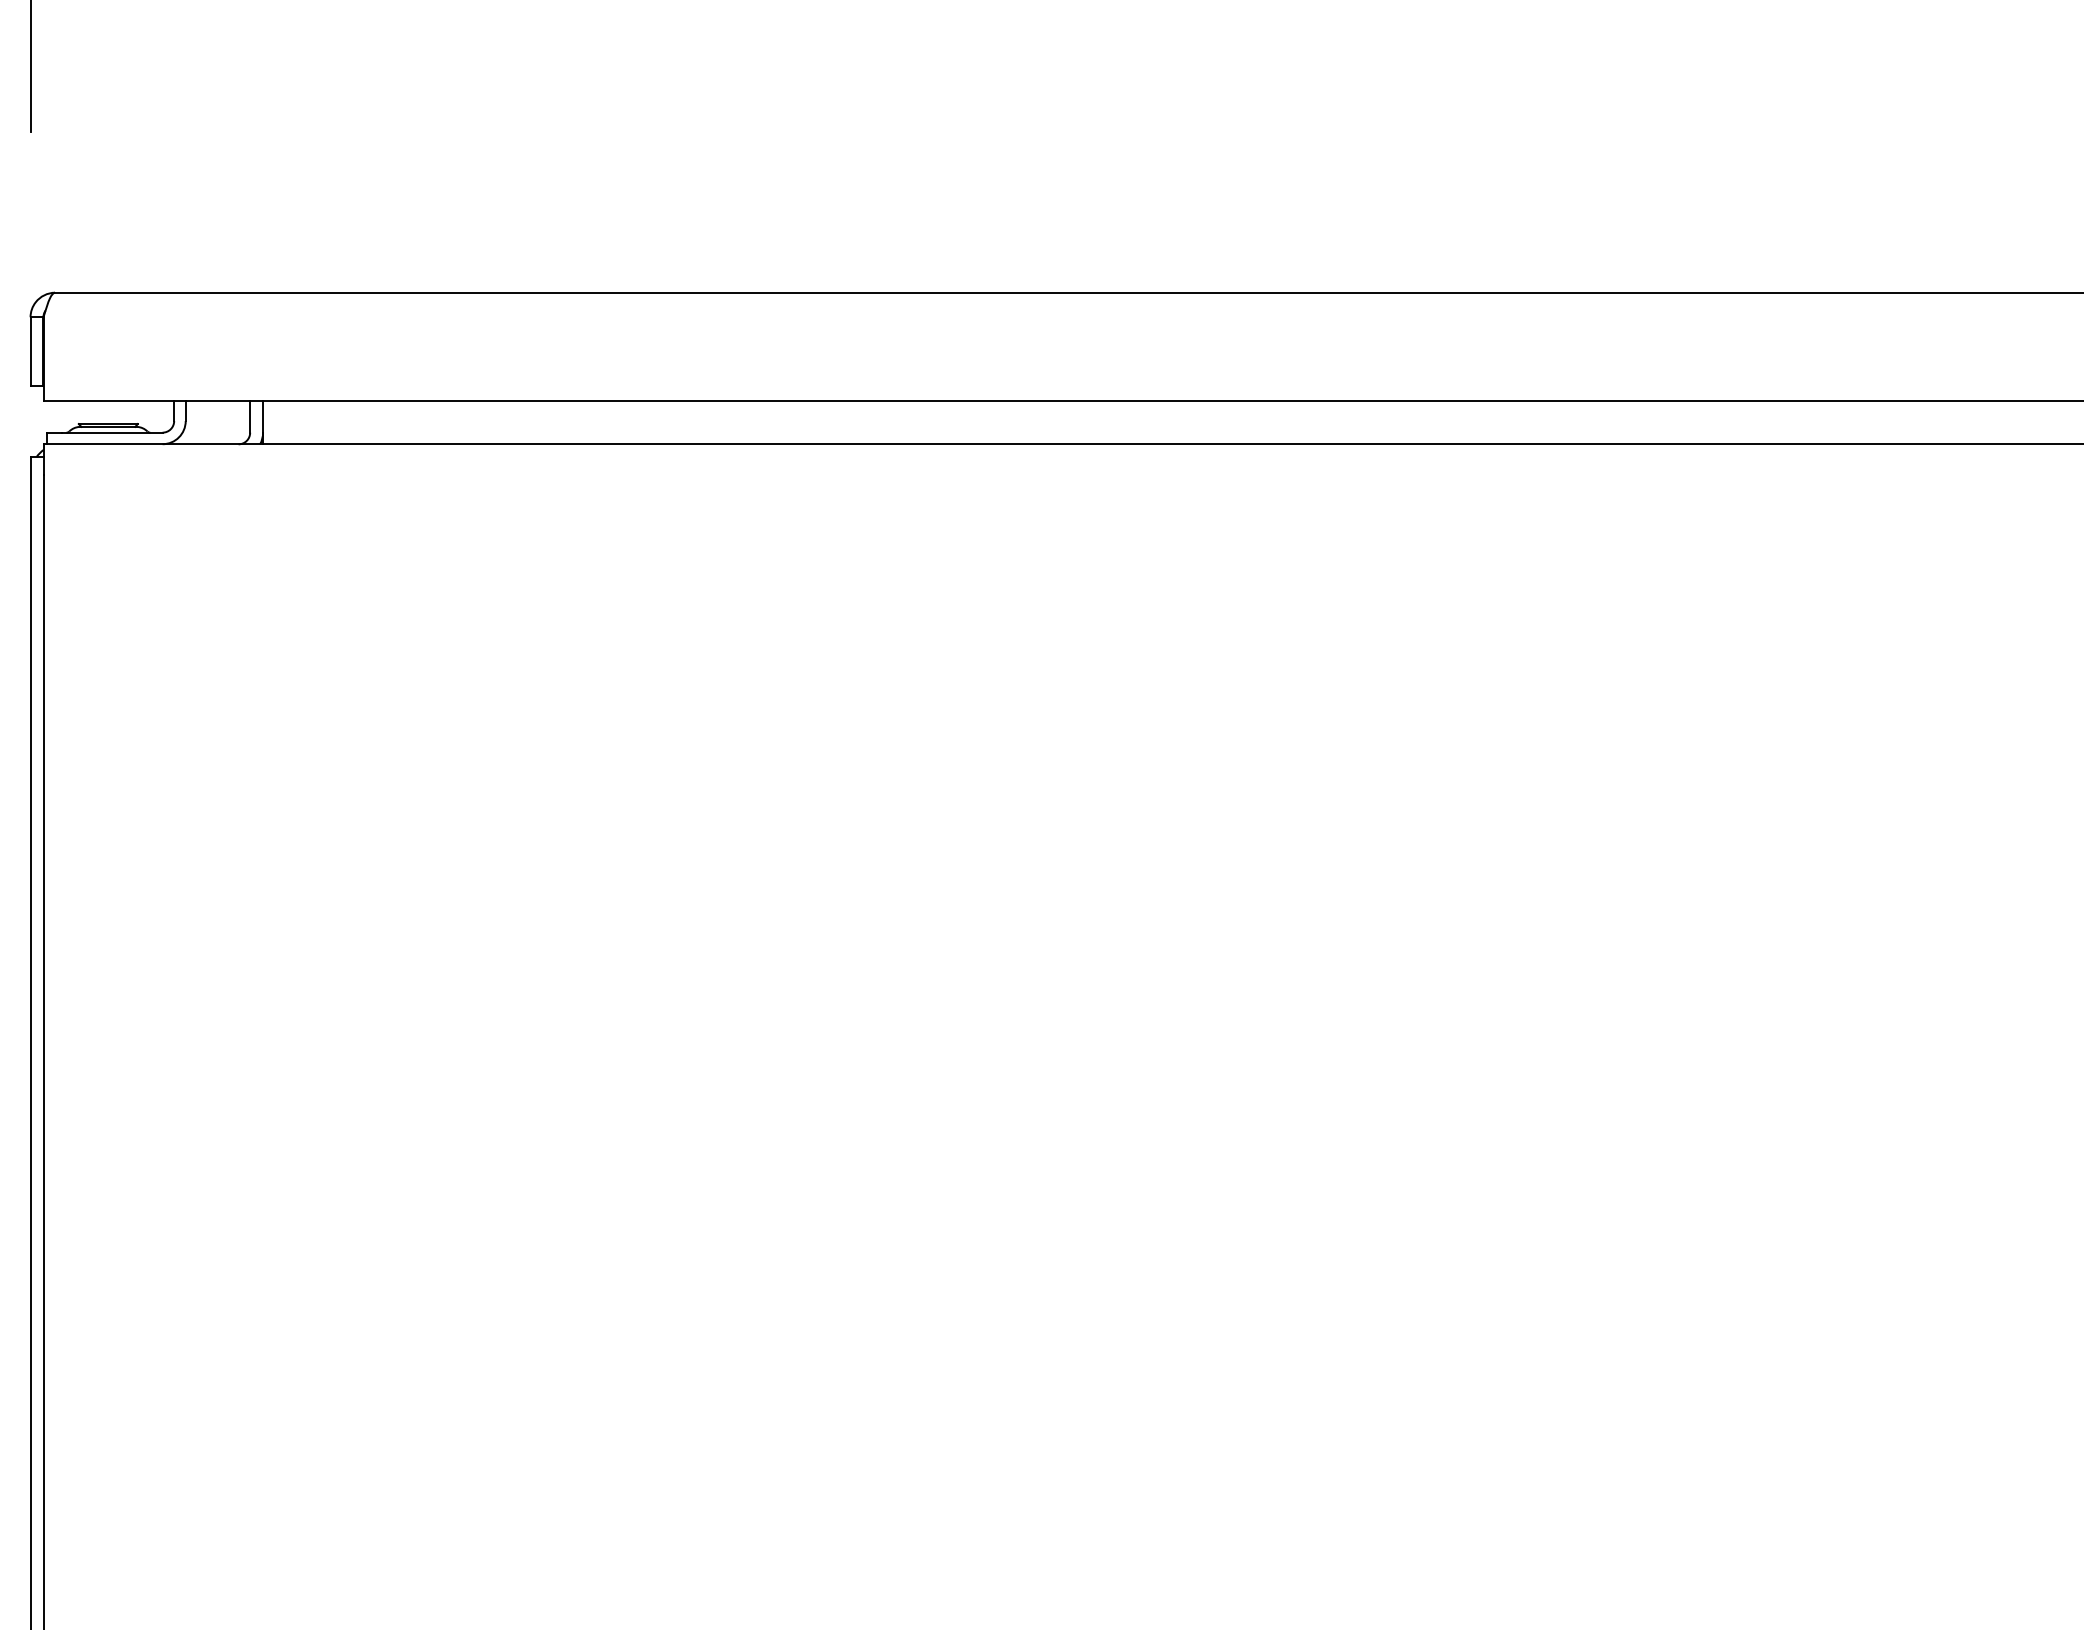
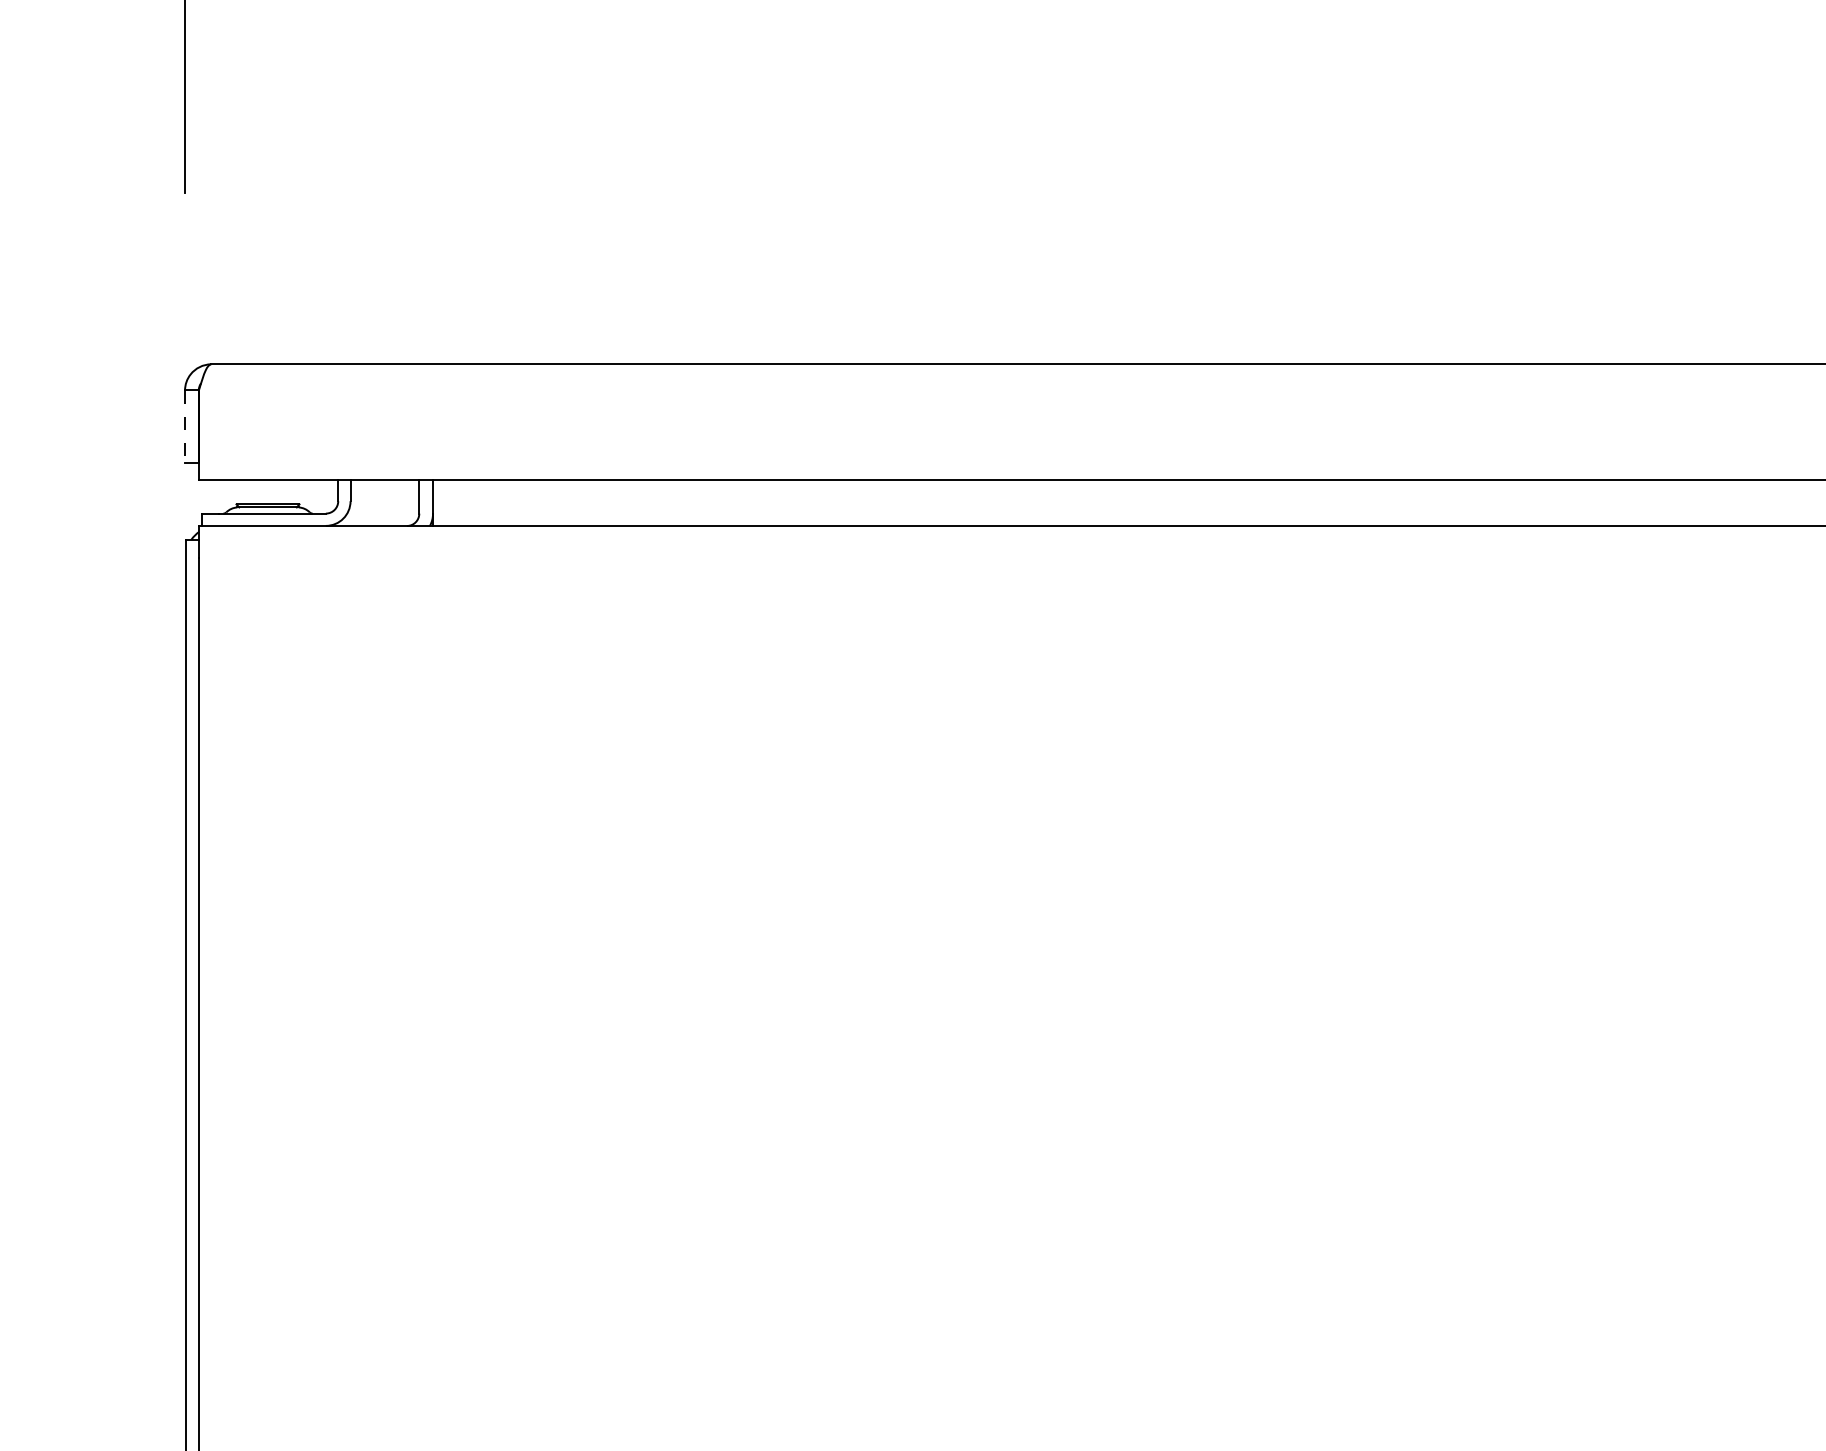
line: (30, 351) -> (184, 427), solid -> dashed

